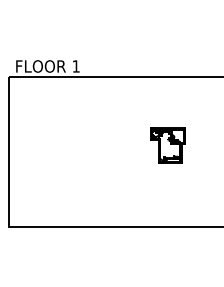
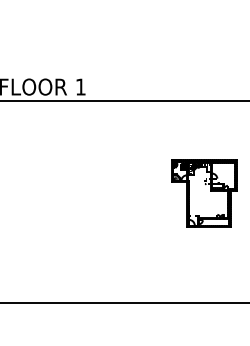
part: (167, 145) -> (204, 193), size x1.43

